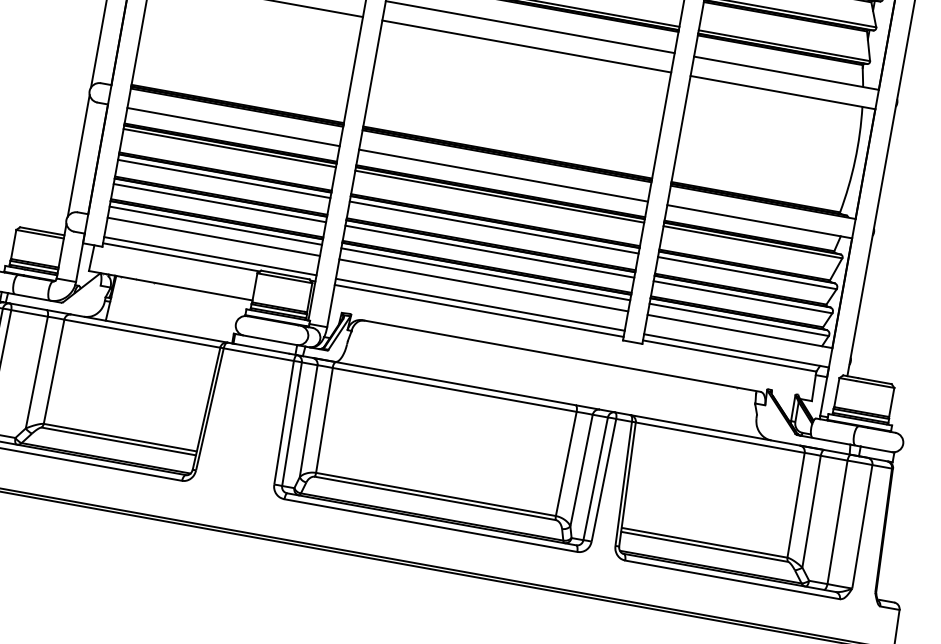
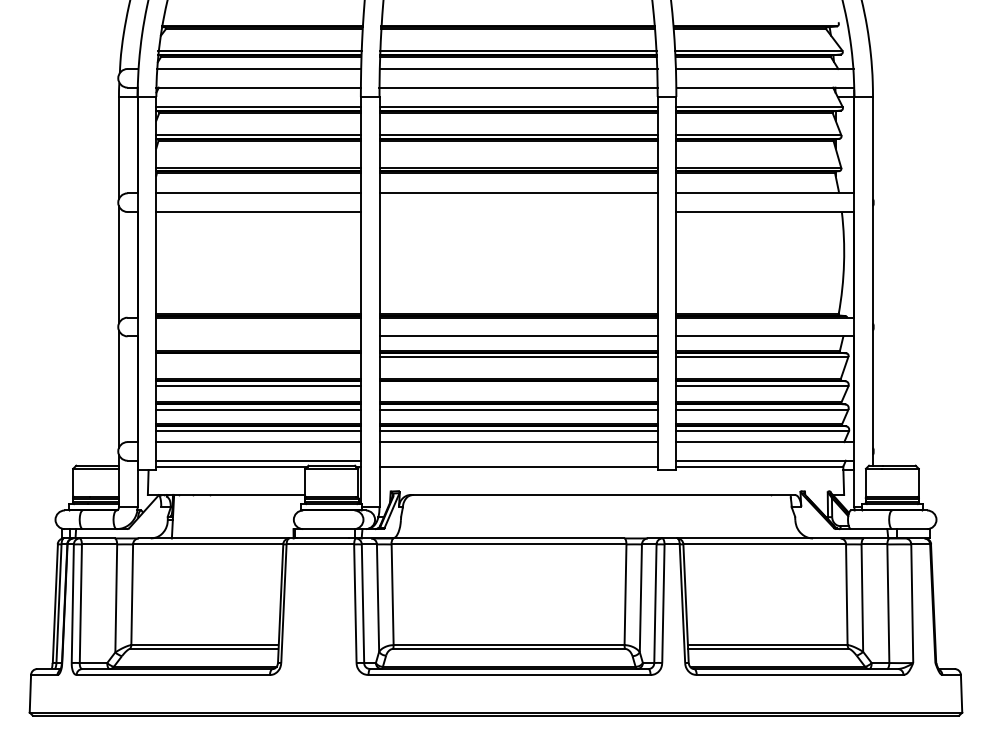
line: (526, 47) -> (518, 212), removed
line: (233, 127) -> (258, 336), removed
line: (229, 147) -> (258, 356), removed
line: (494, 227) -> (518, 386), removed
line: (480, 304) -> (518, 460), removed

